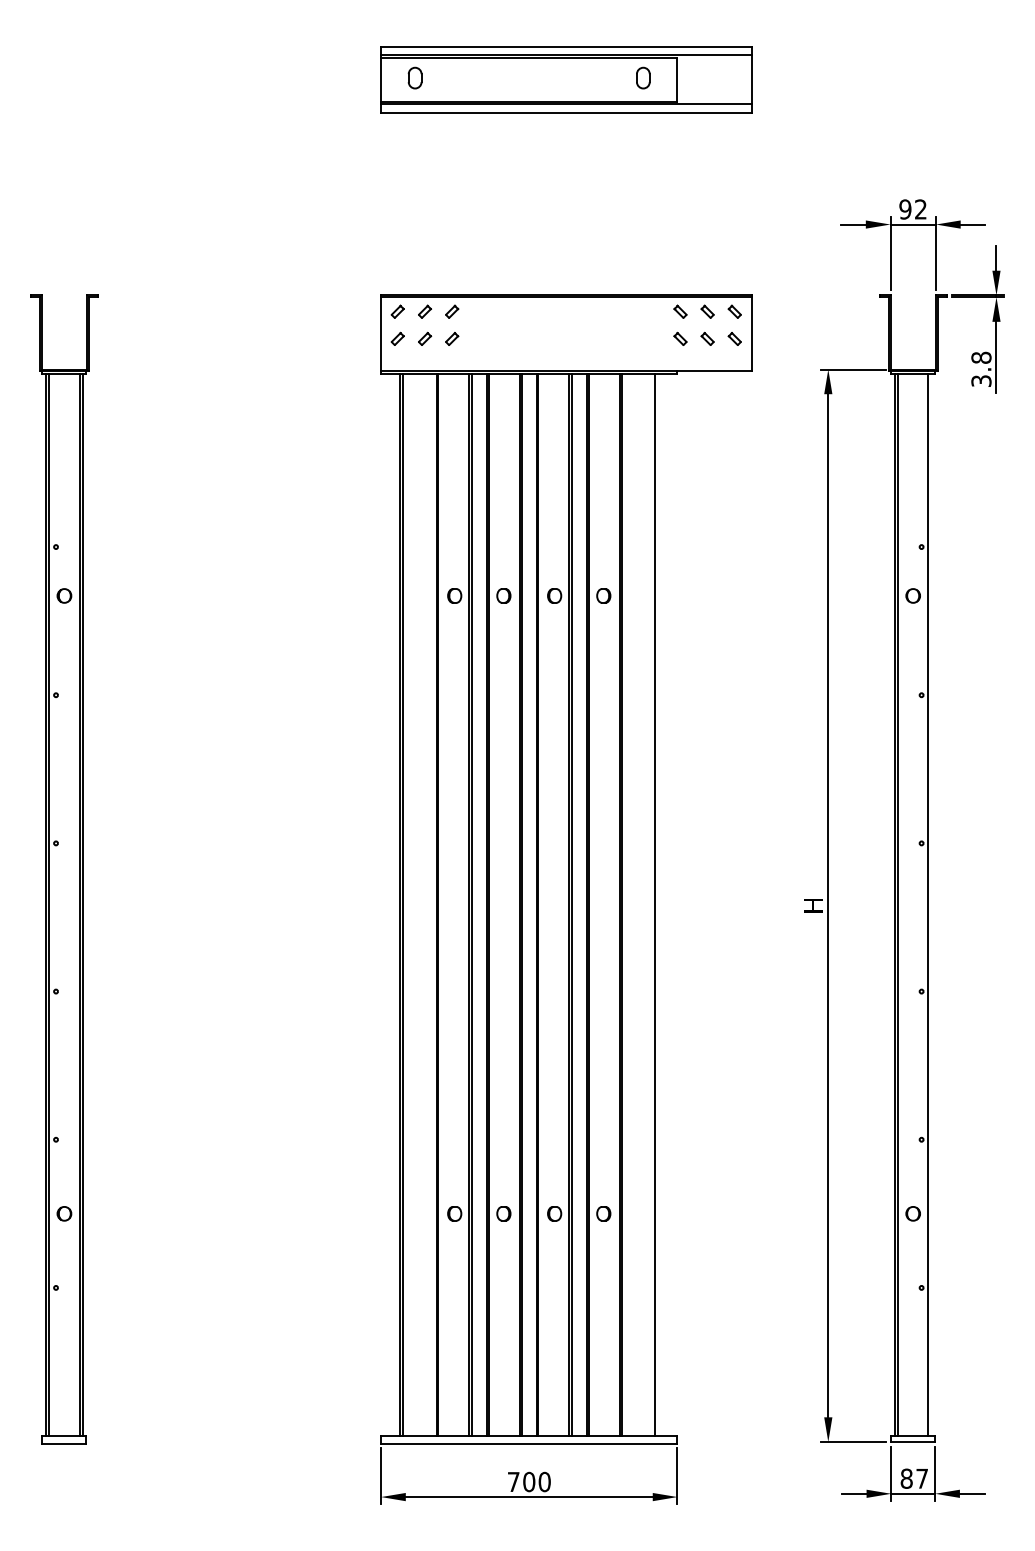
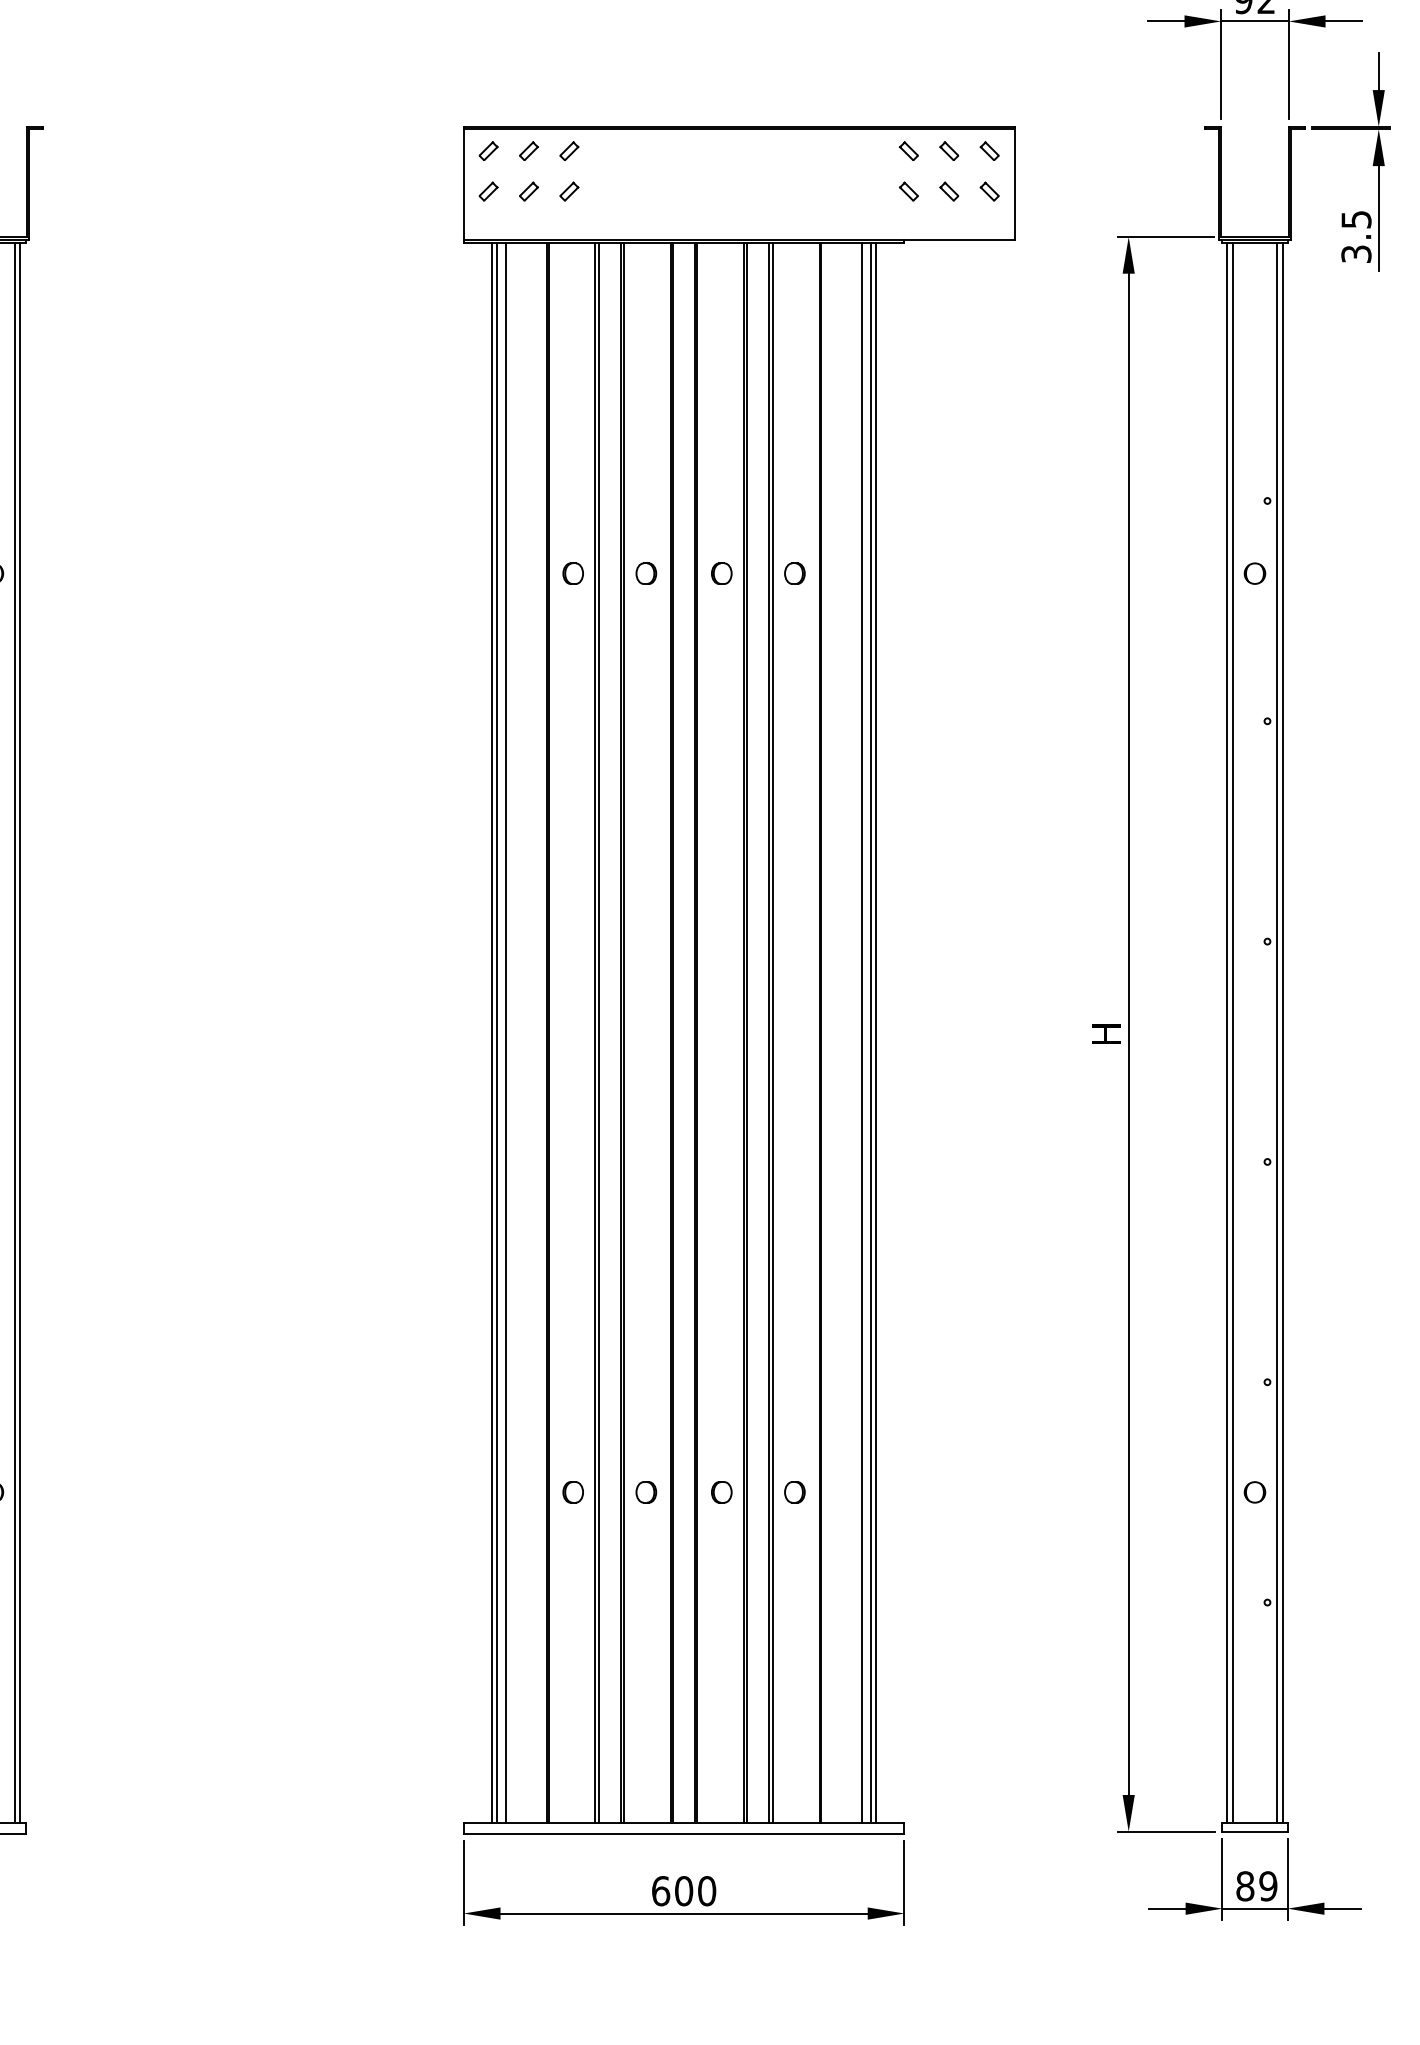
text: (981, 357) -> (1356, 219), 3.8 -> 3.5
line: (409, 904) -> (505, 1032), added
line: (649, 904) -> (862, 1032), added
line: (658, 904) -> (876, 1032), added
line: (931, 904) -> (1282, 1032), added
text: (922, 1478) -> (1268, 1885), 87 -> 89
text: (513, 1481) -> (660, 1890), 700 -> 600

